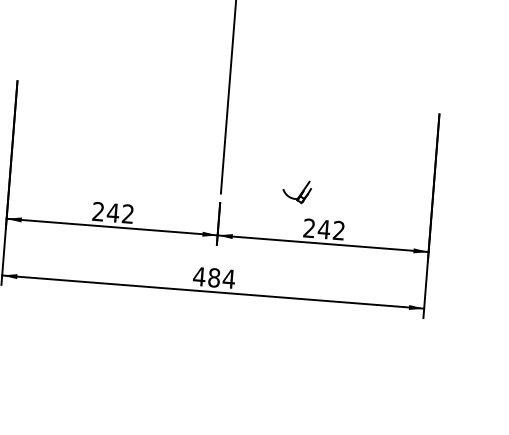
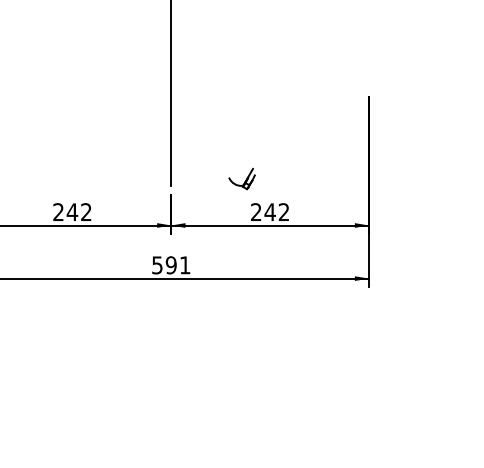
text: (213, 278) -> (170, 265), 484 -> 591

